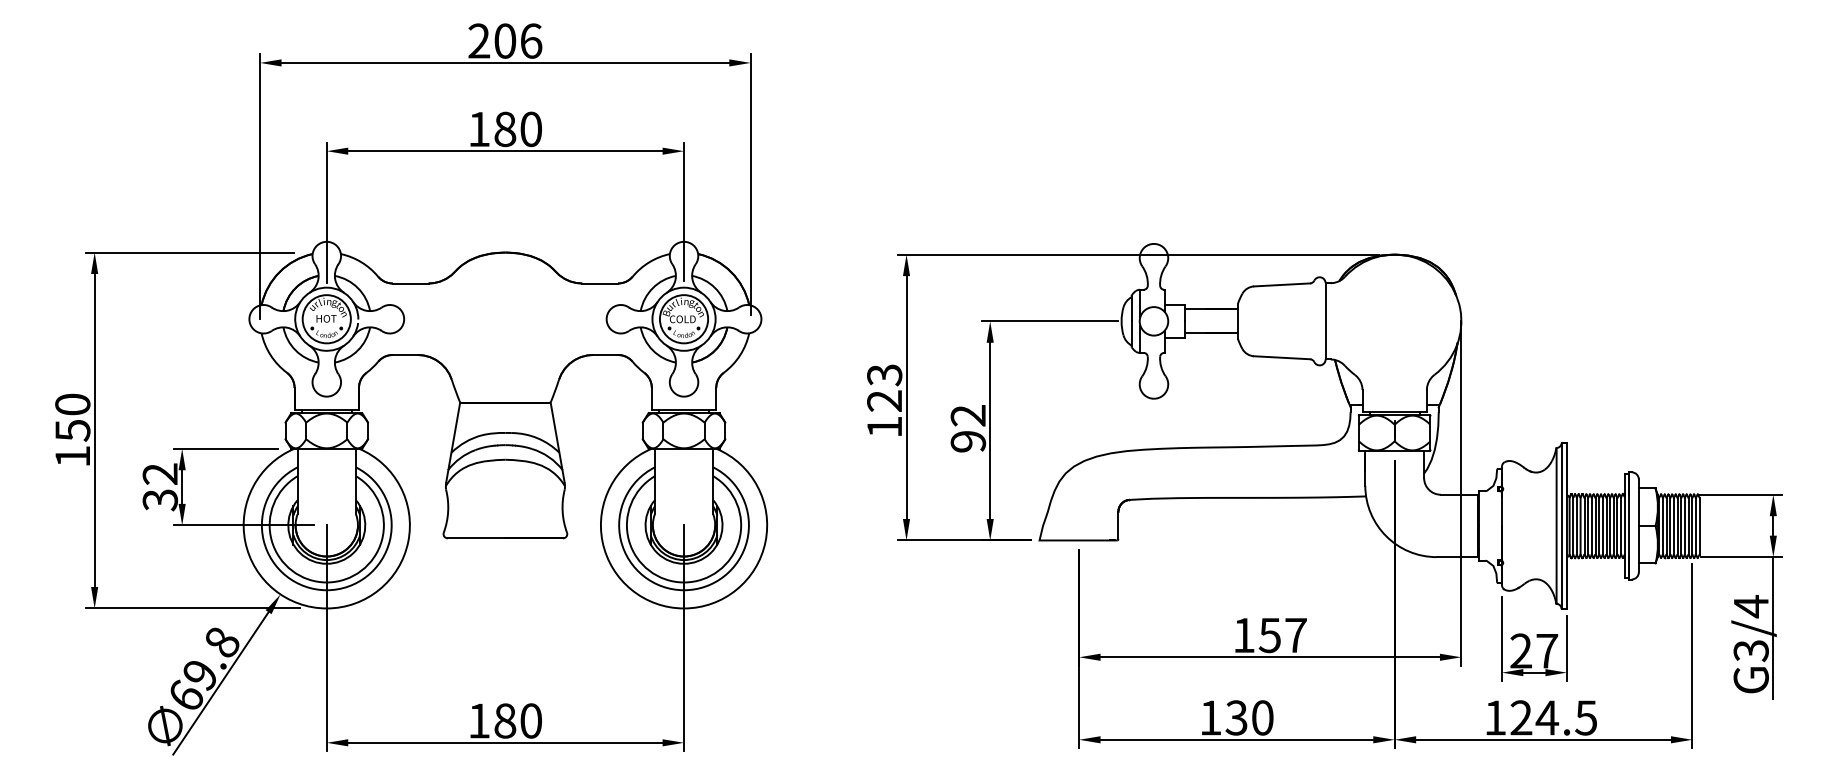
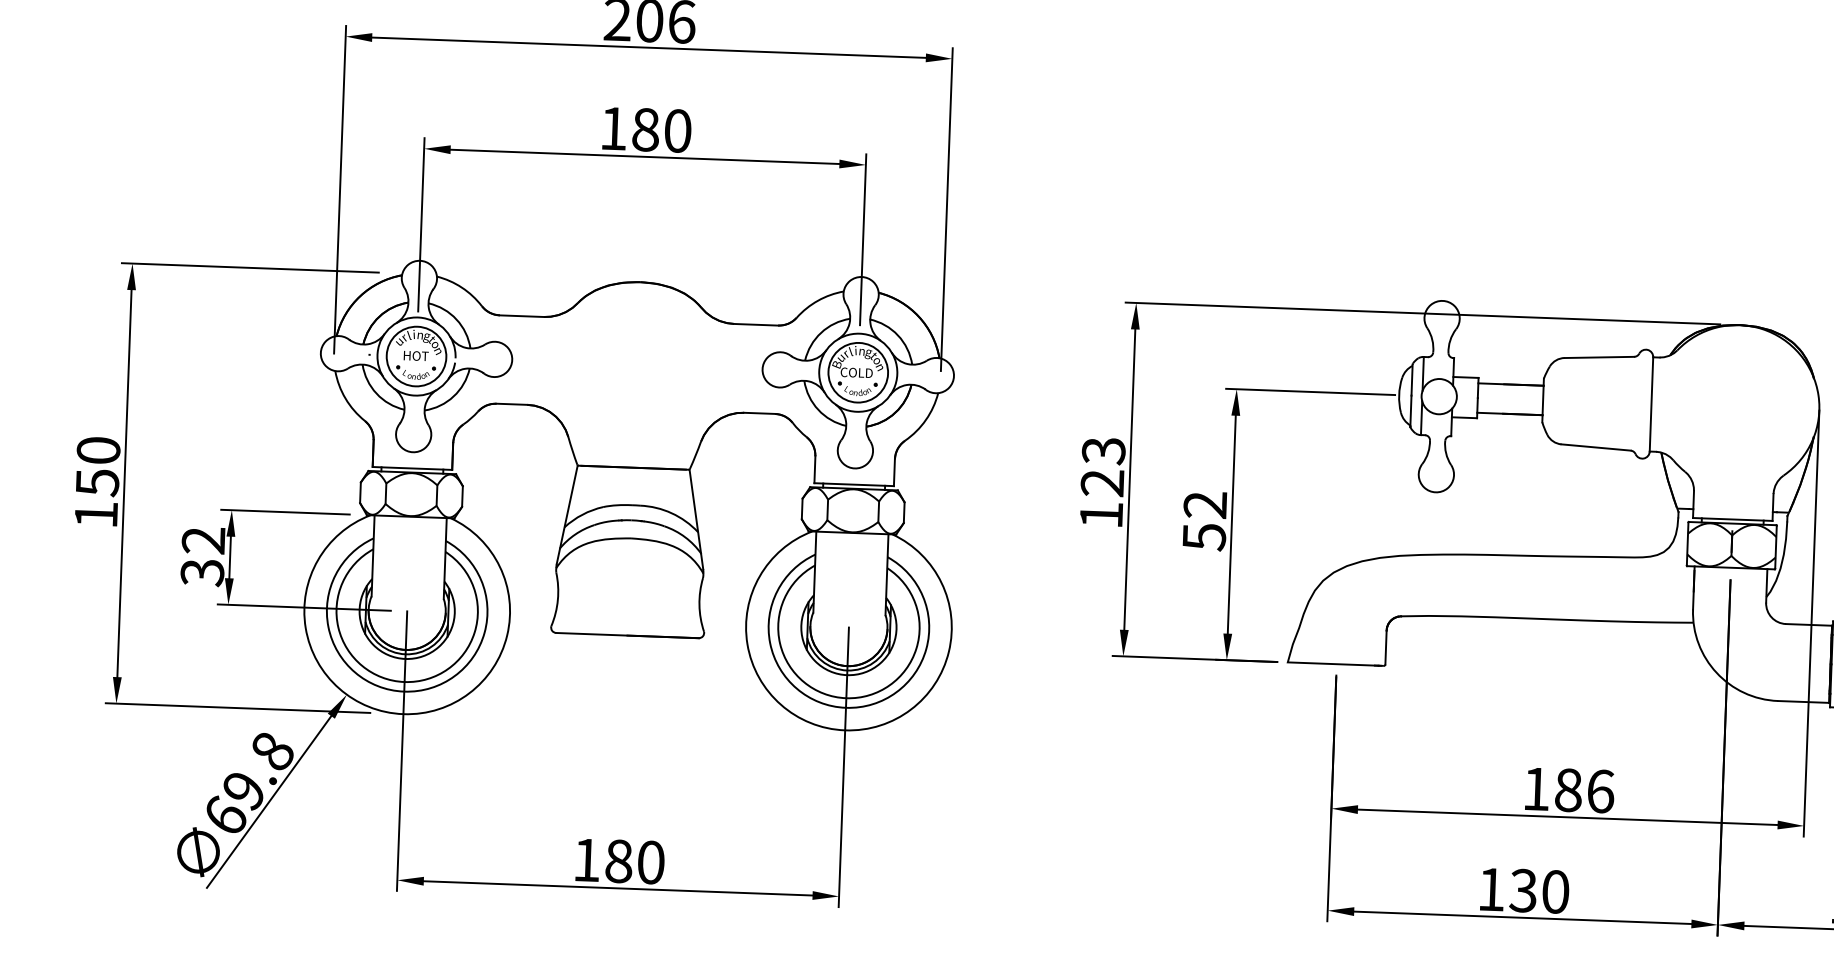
text: (968, 442) -> (1204, 538), 92 -> 52
text: (1282, 635) -> (1583, 790), 157 -> 186

